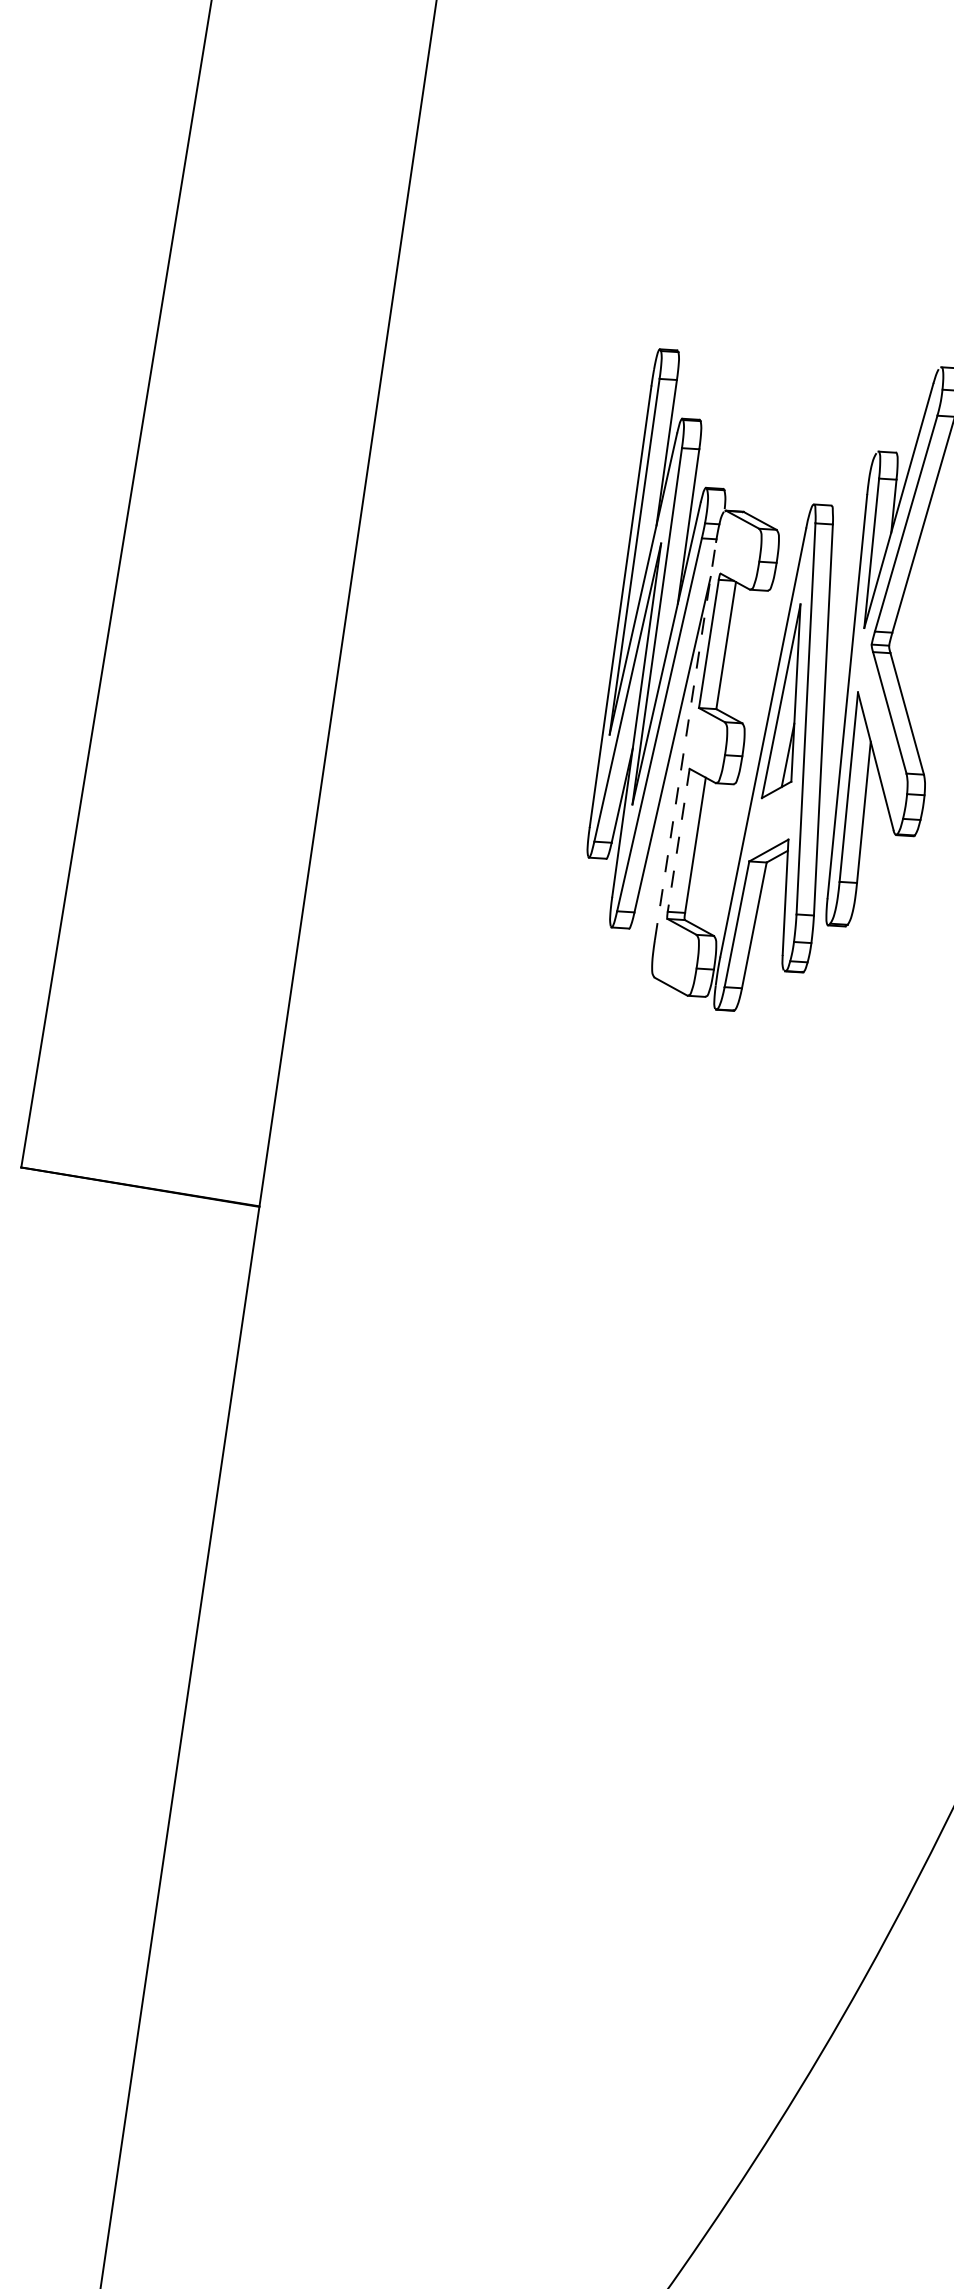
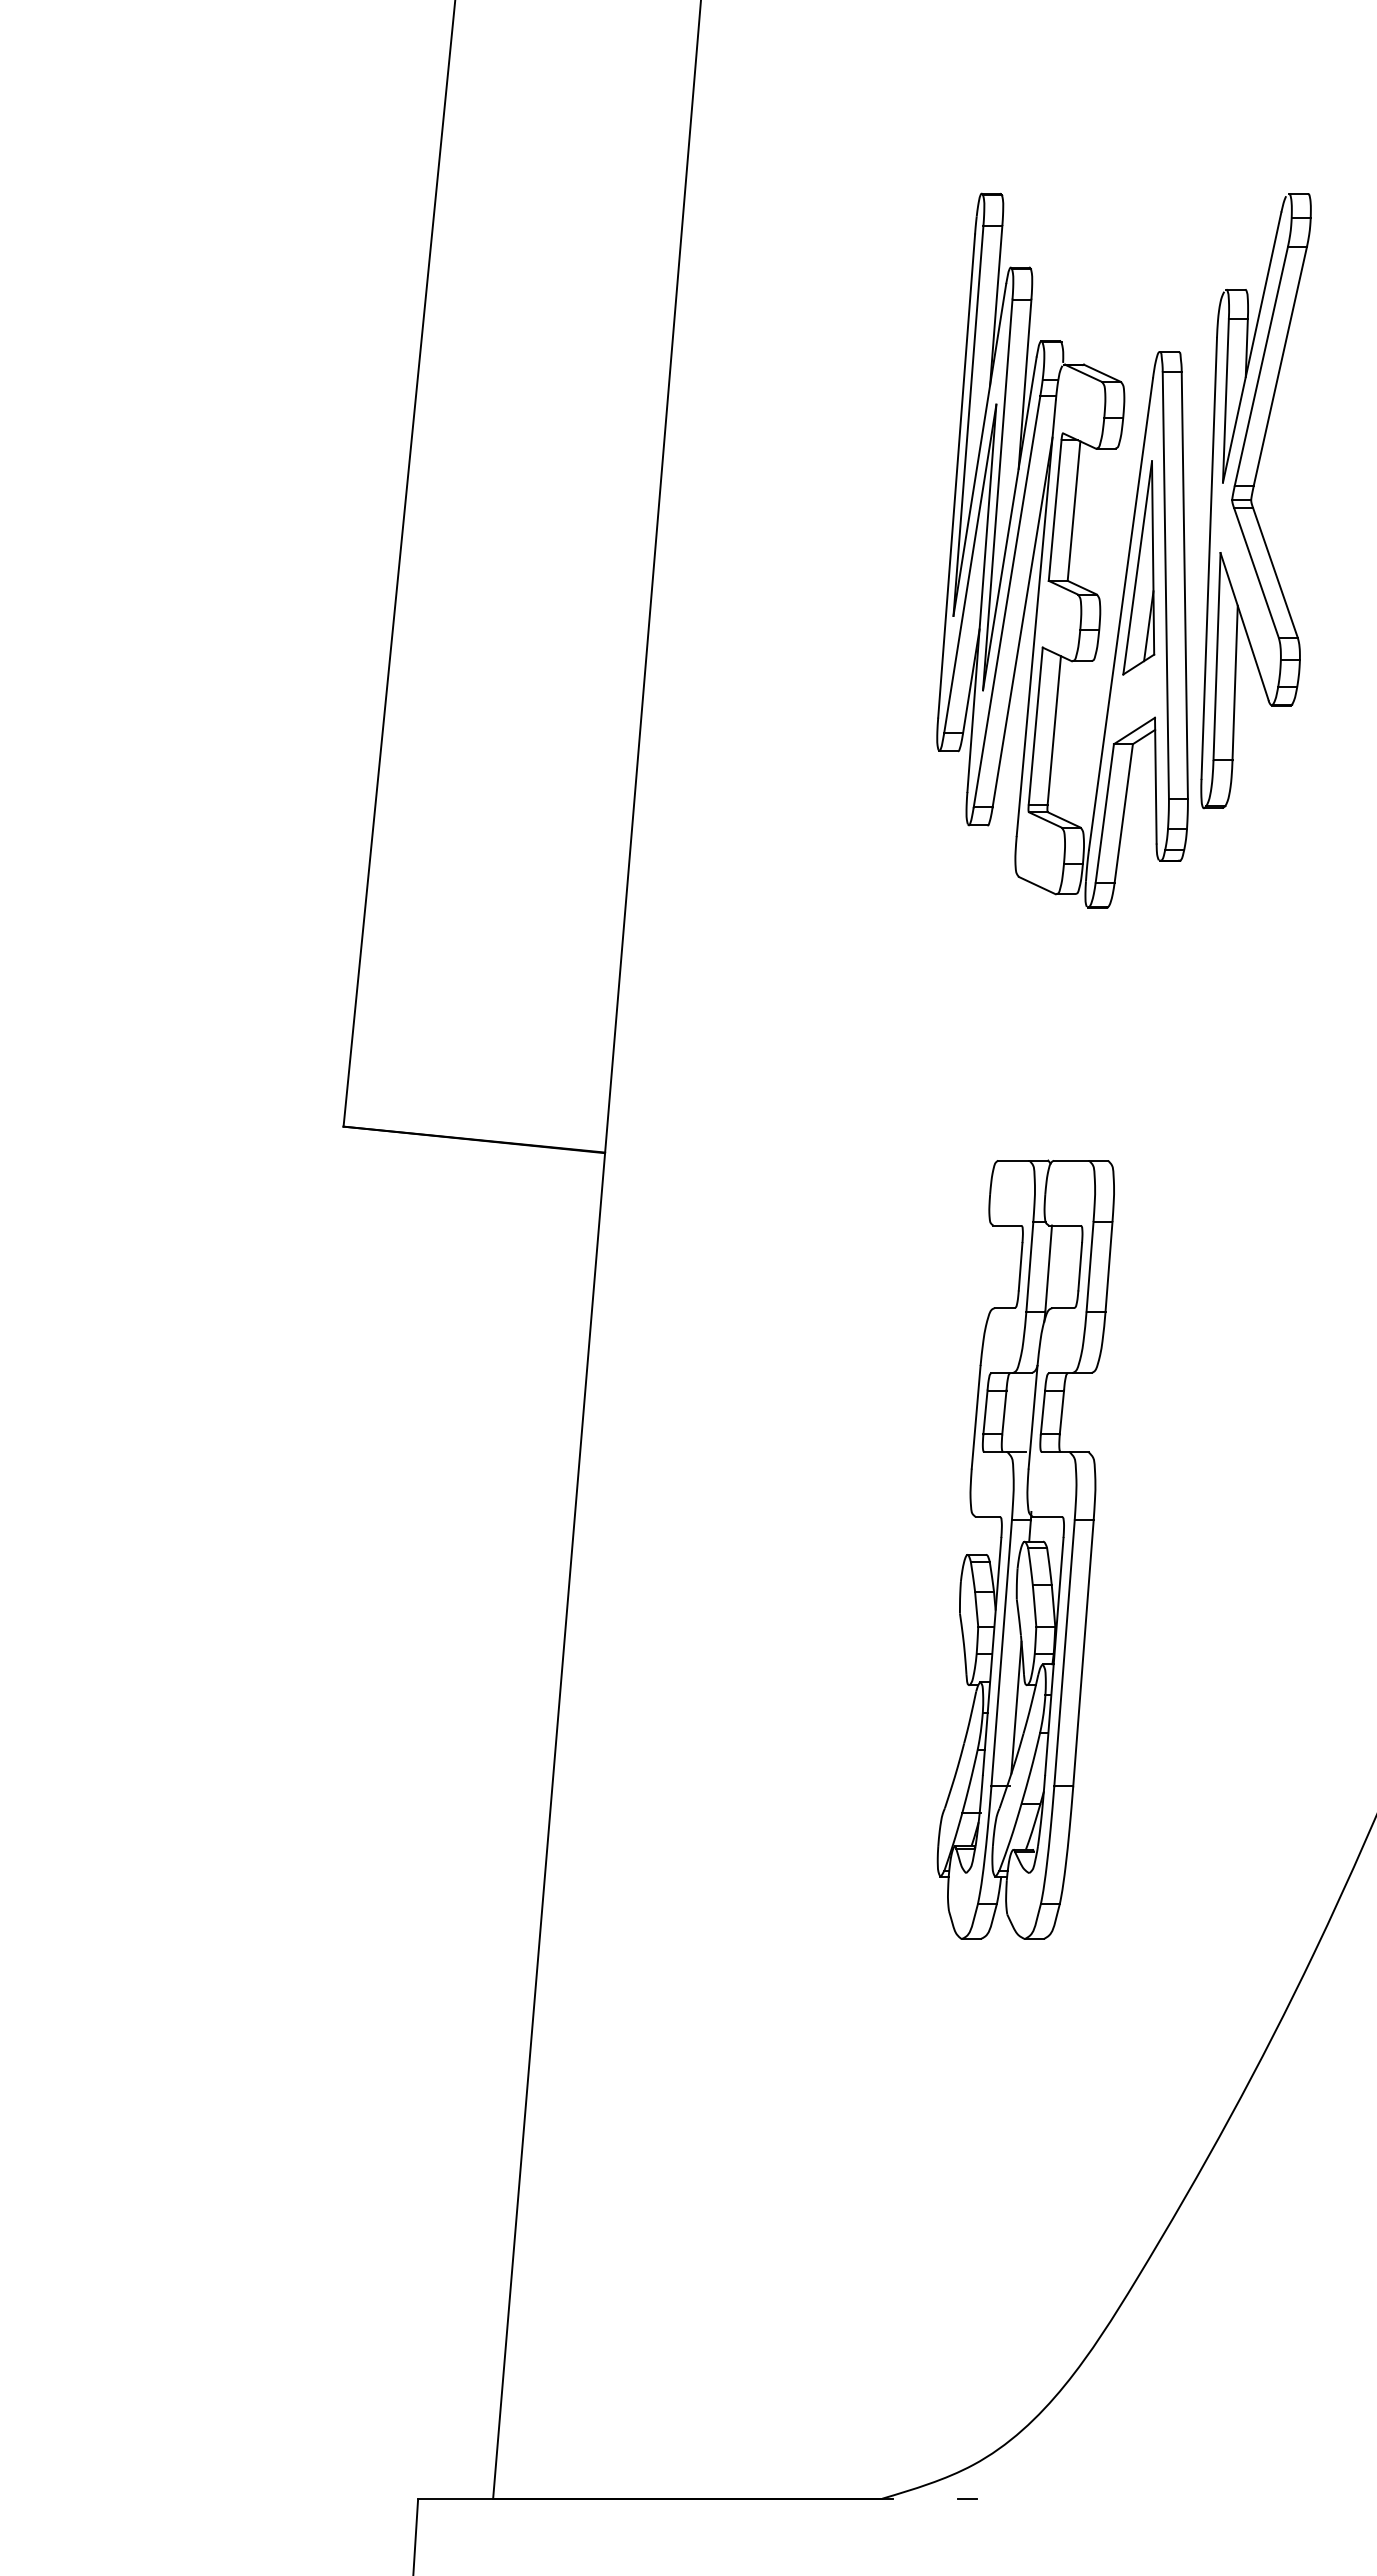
line: (685, 741) -> (1036, 618), dashed -> solid
line: (678, 840) -> (1035, 726), dashed -> solid
part: (621, 1594) -> (1025, 1549), added

